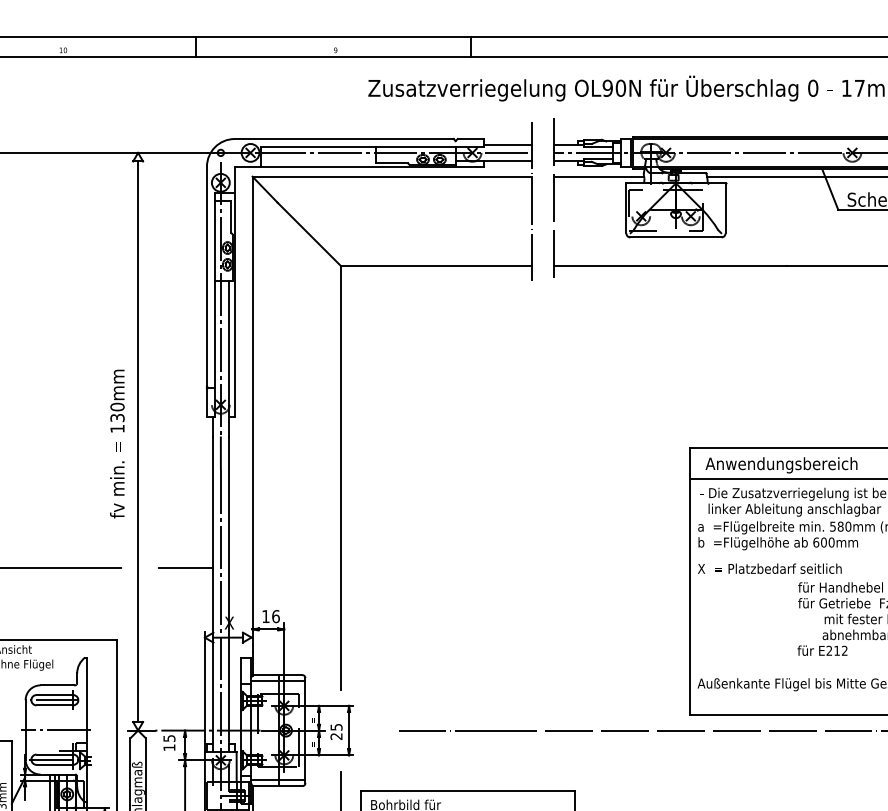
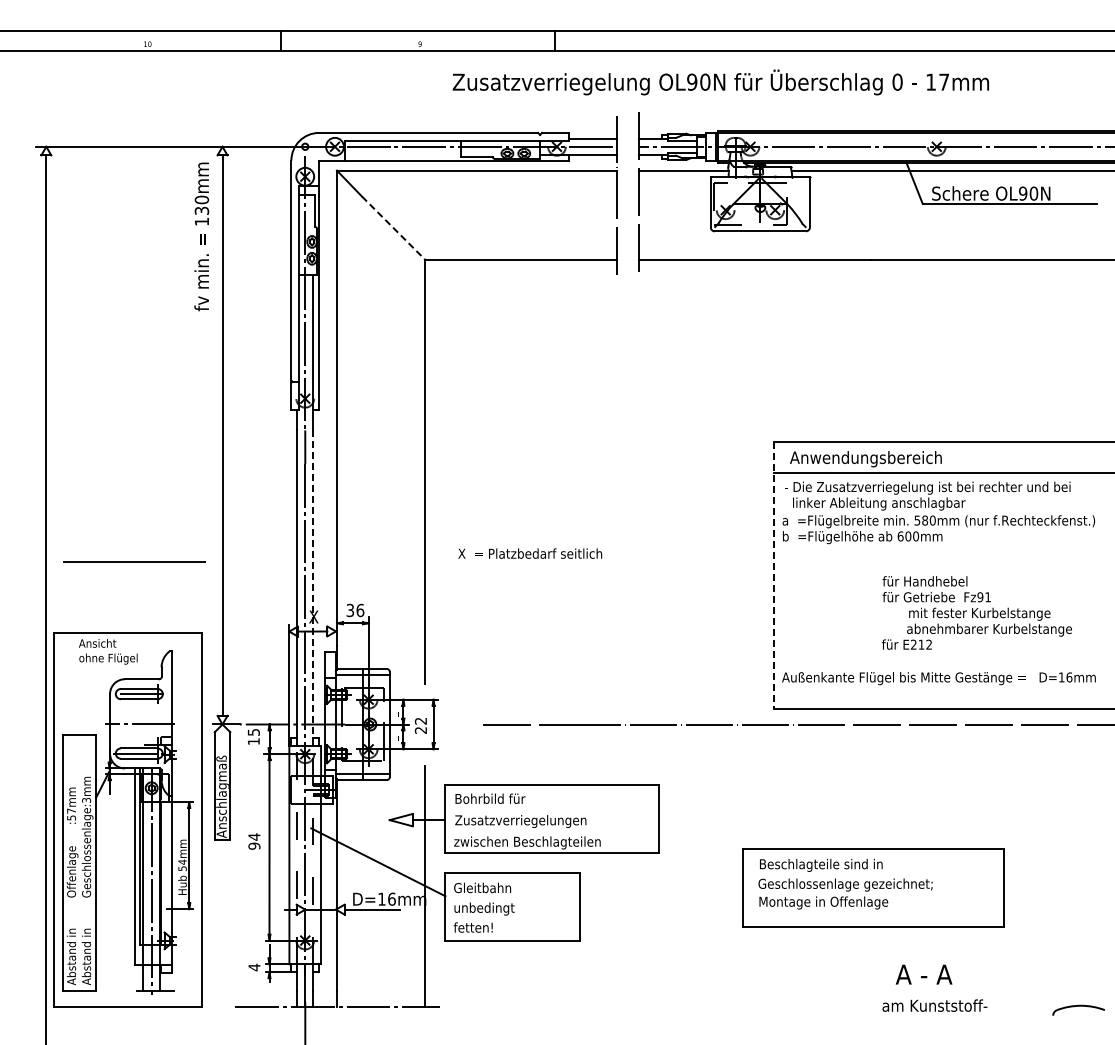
line: (309, 234) -> (393, 228), solid -> dashed
text: (117, 443) -> (201, 236), moved
line: (186, 568) -> (270, 562), removed
text: (770, 568) -> (530, 553), moved
line: (690, 581) -> (774, 575), solid -> dashed
line: (229, 594) -> (313, 588), solid -> dashed
text: (266, 616) -> (350, 610), 16 -> 36
text: (336, 726) -> (420, 720), 25 -> 22

